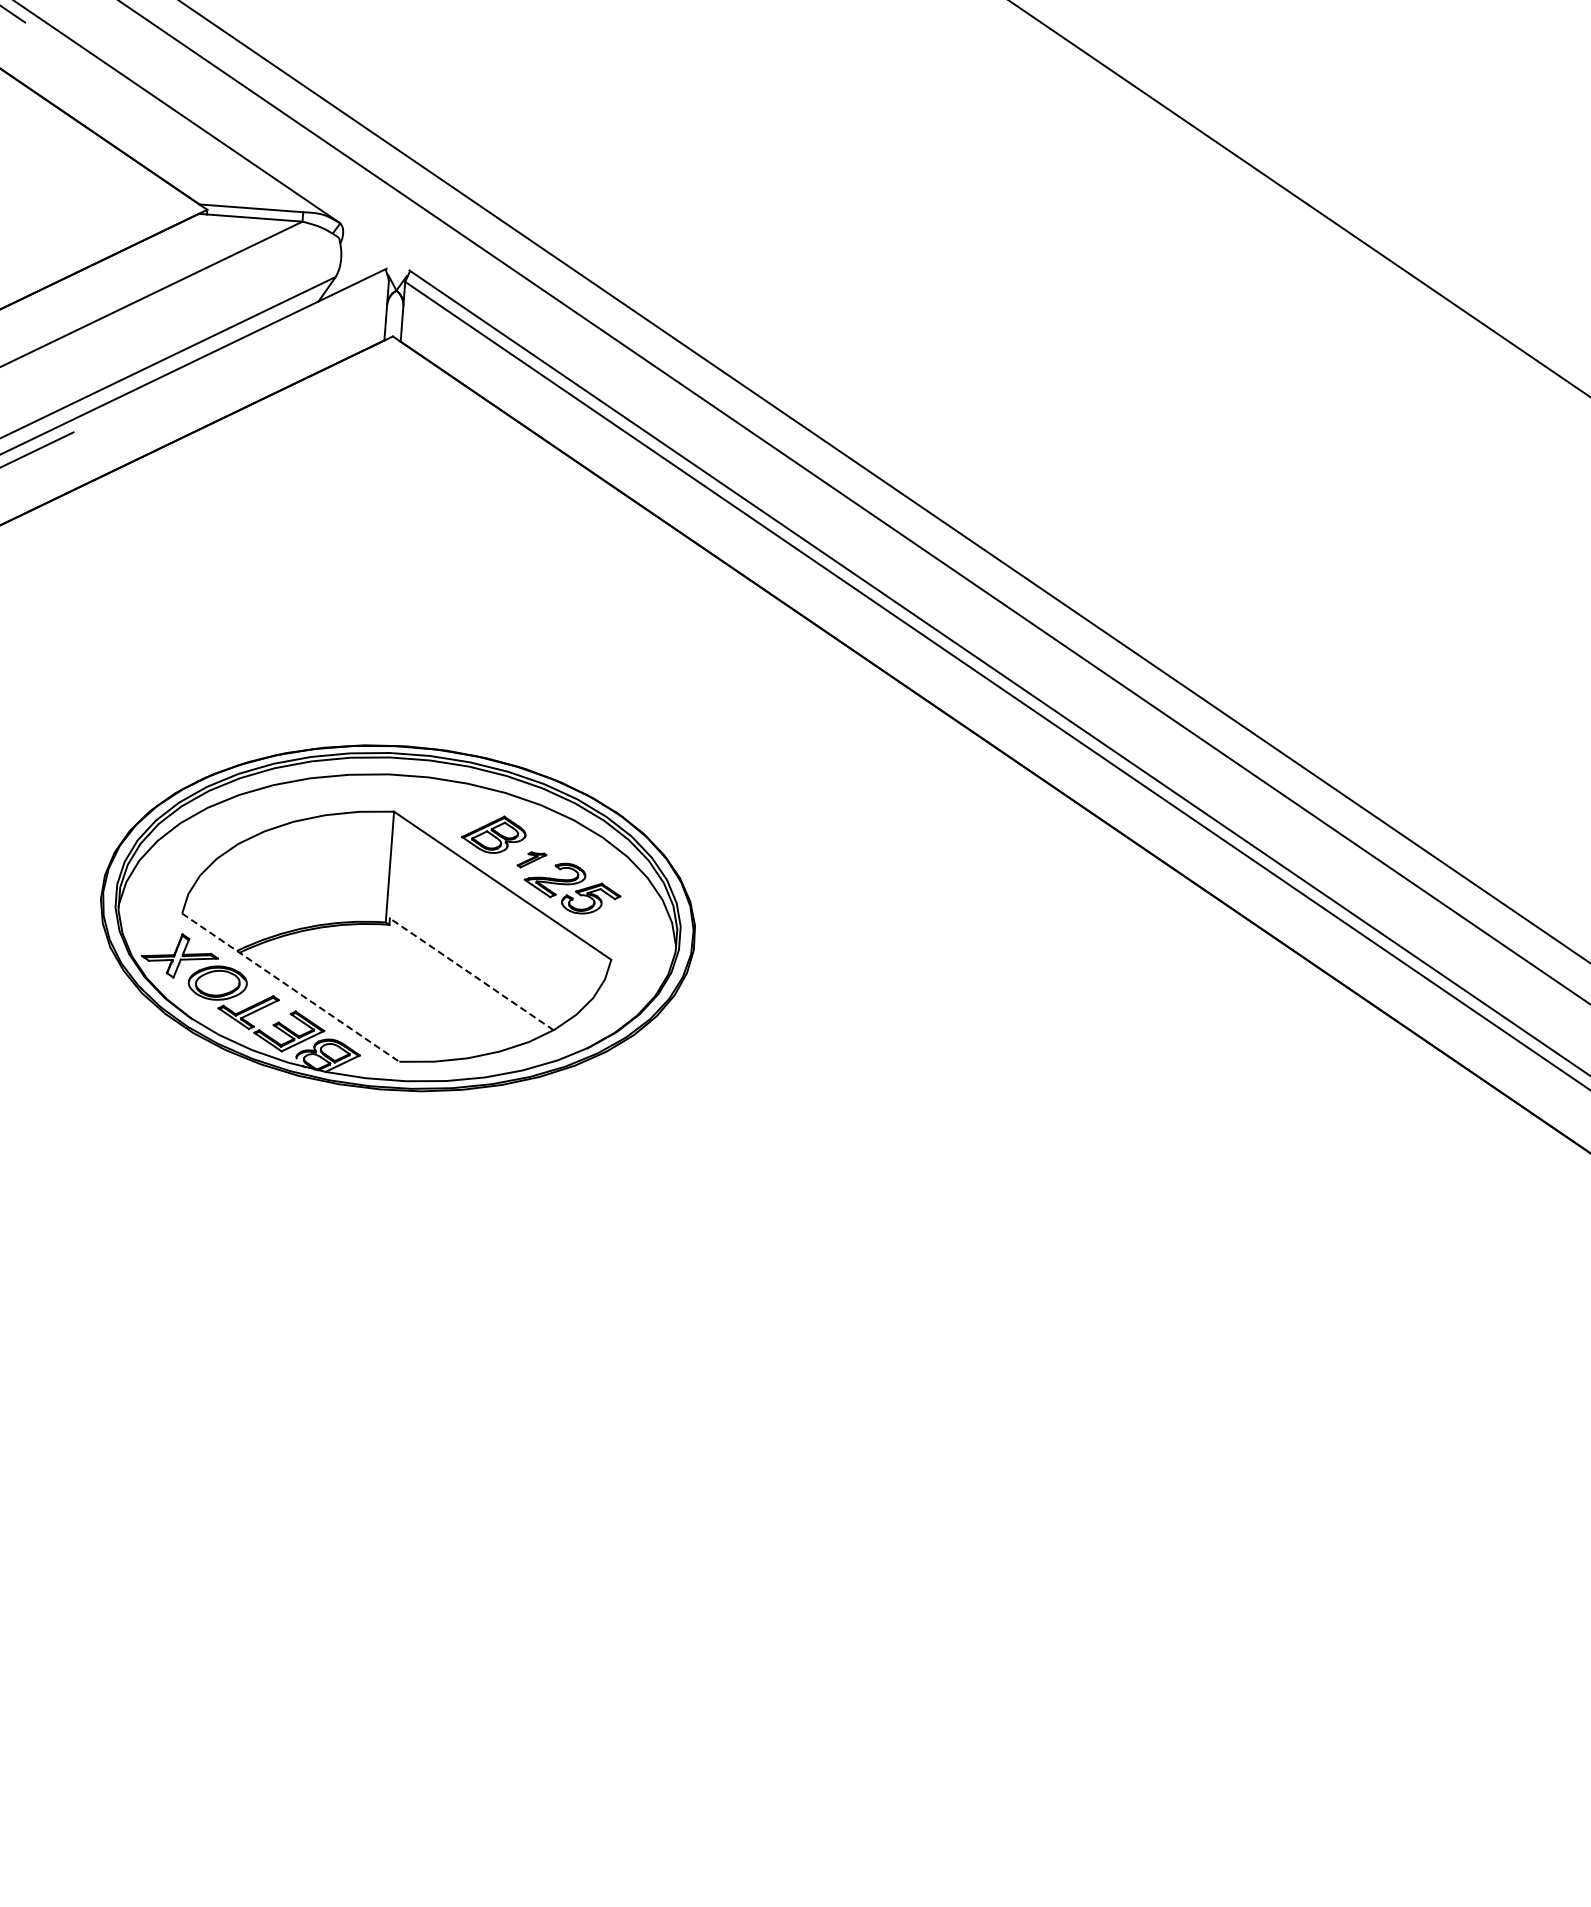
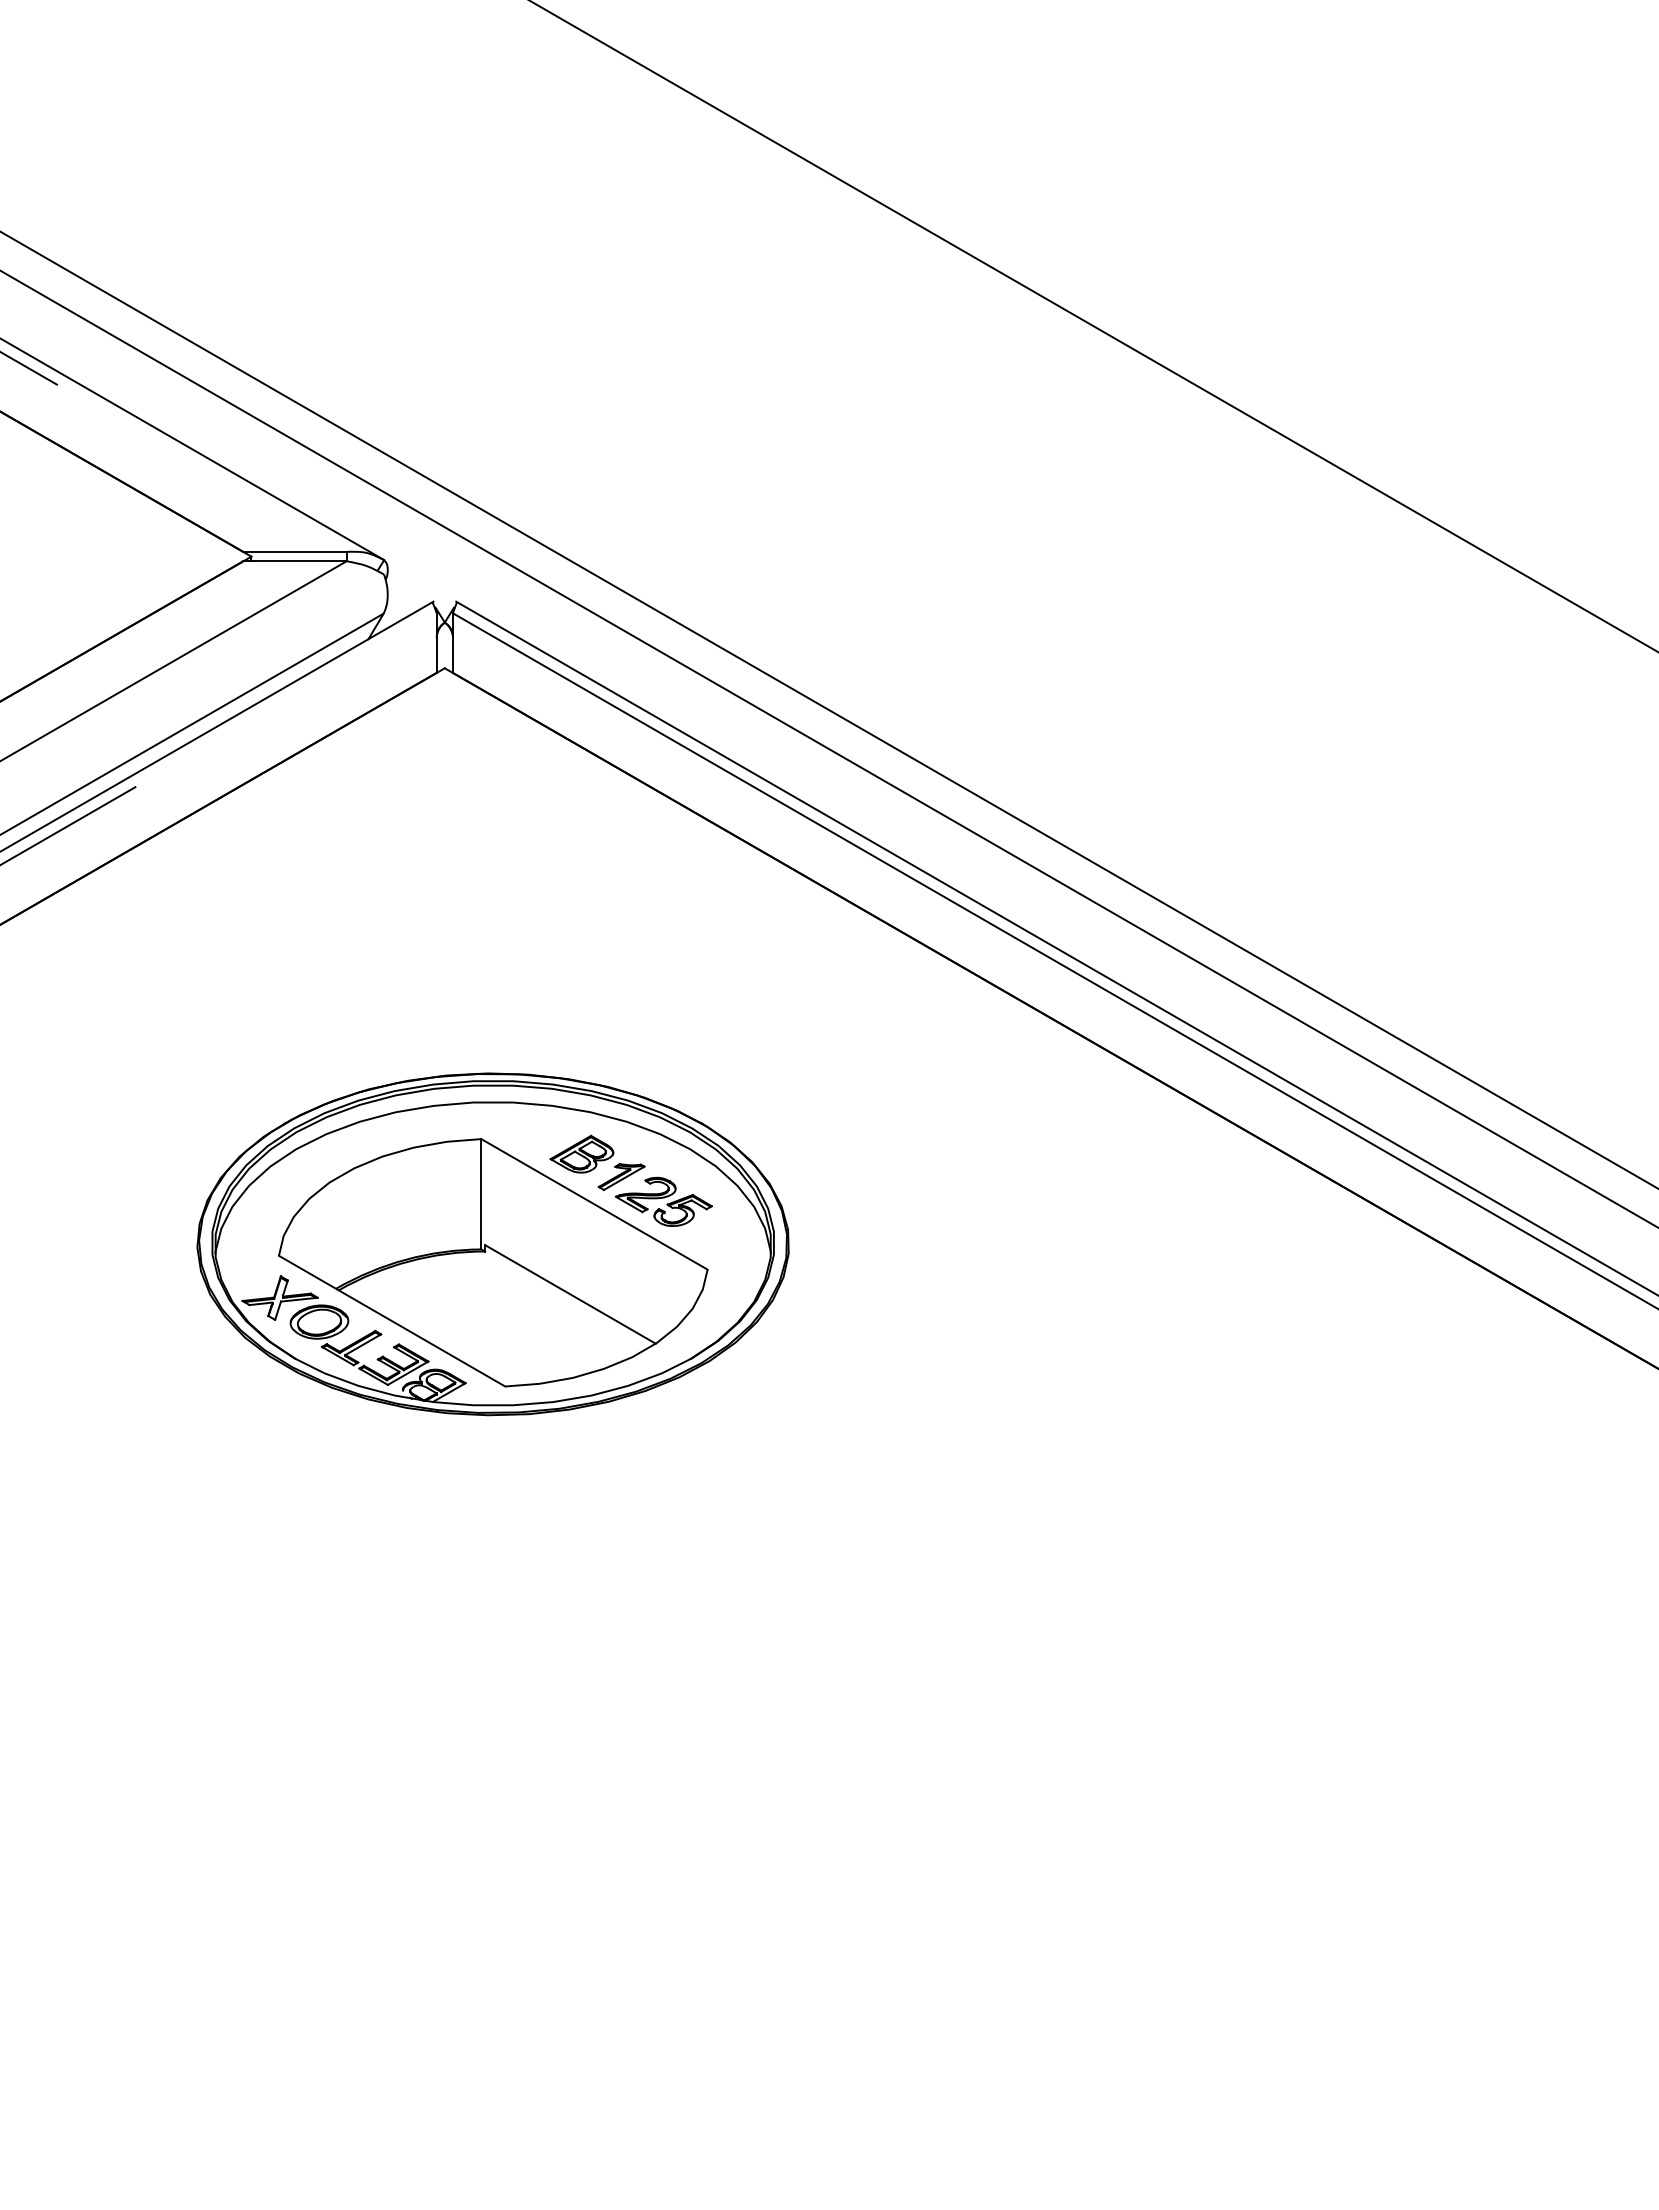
part: (531, 859) -> (621, 1176), size x1.67
line: (471, 974) -> (570, 1294), dashed -> solid
line: (291, 988) -> (392, 1321), dashed -> solid

